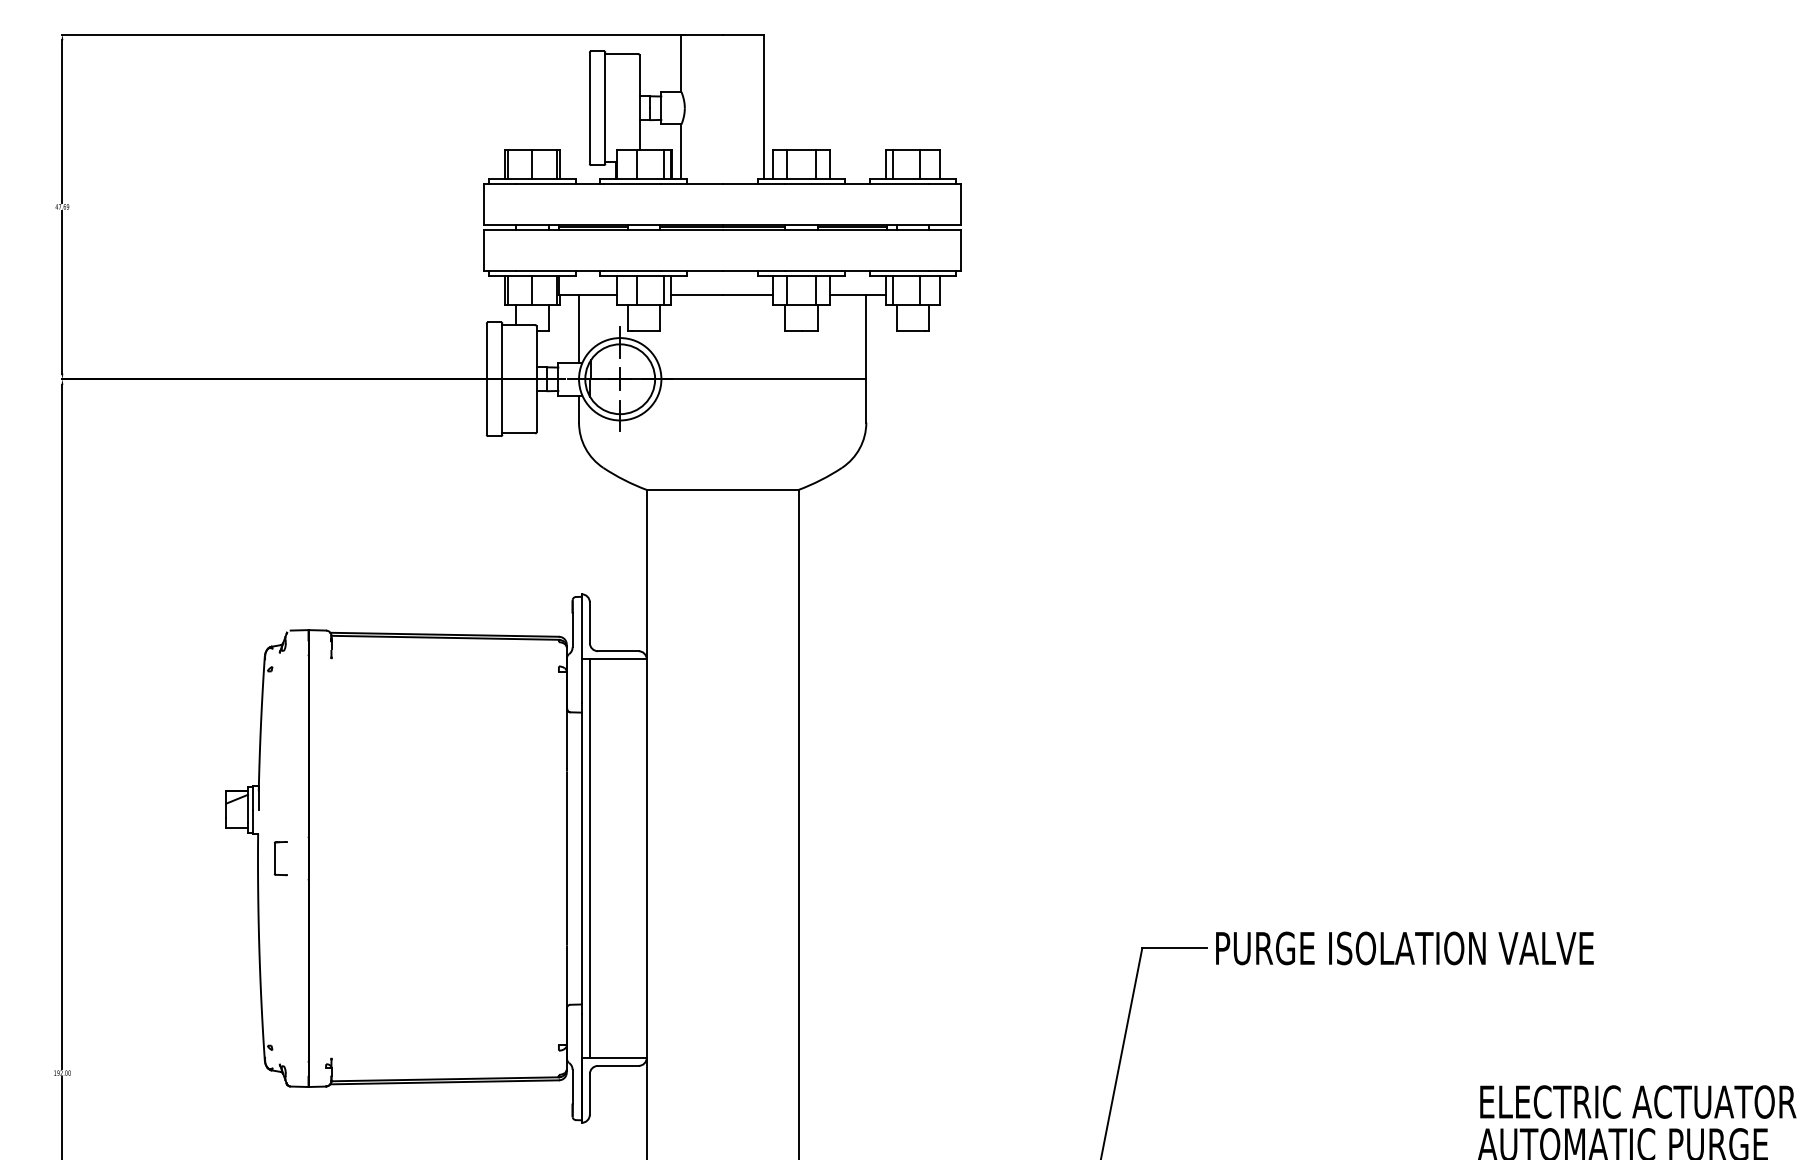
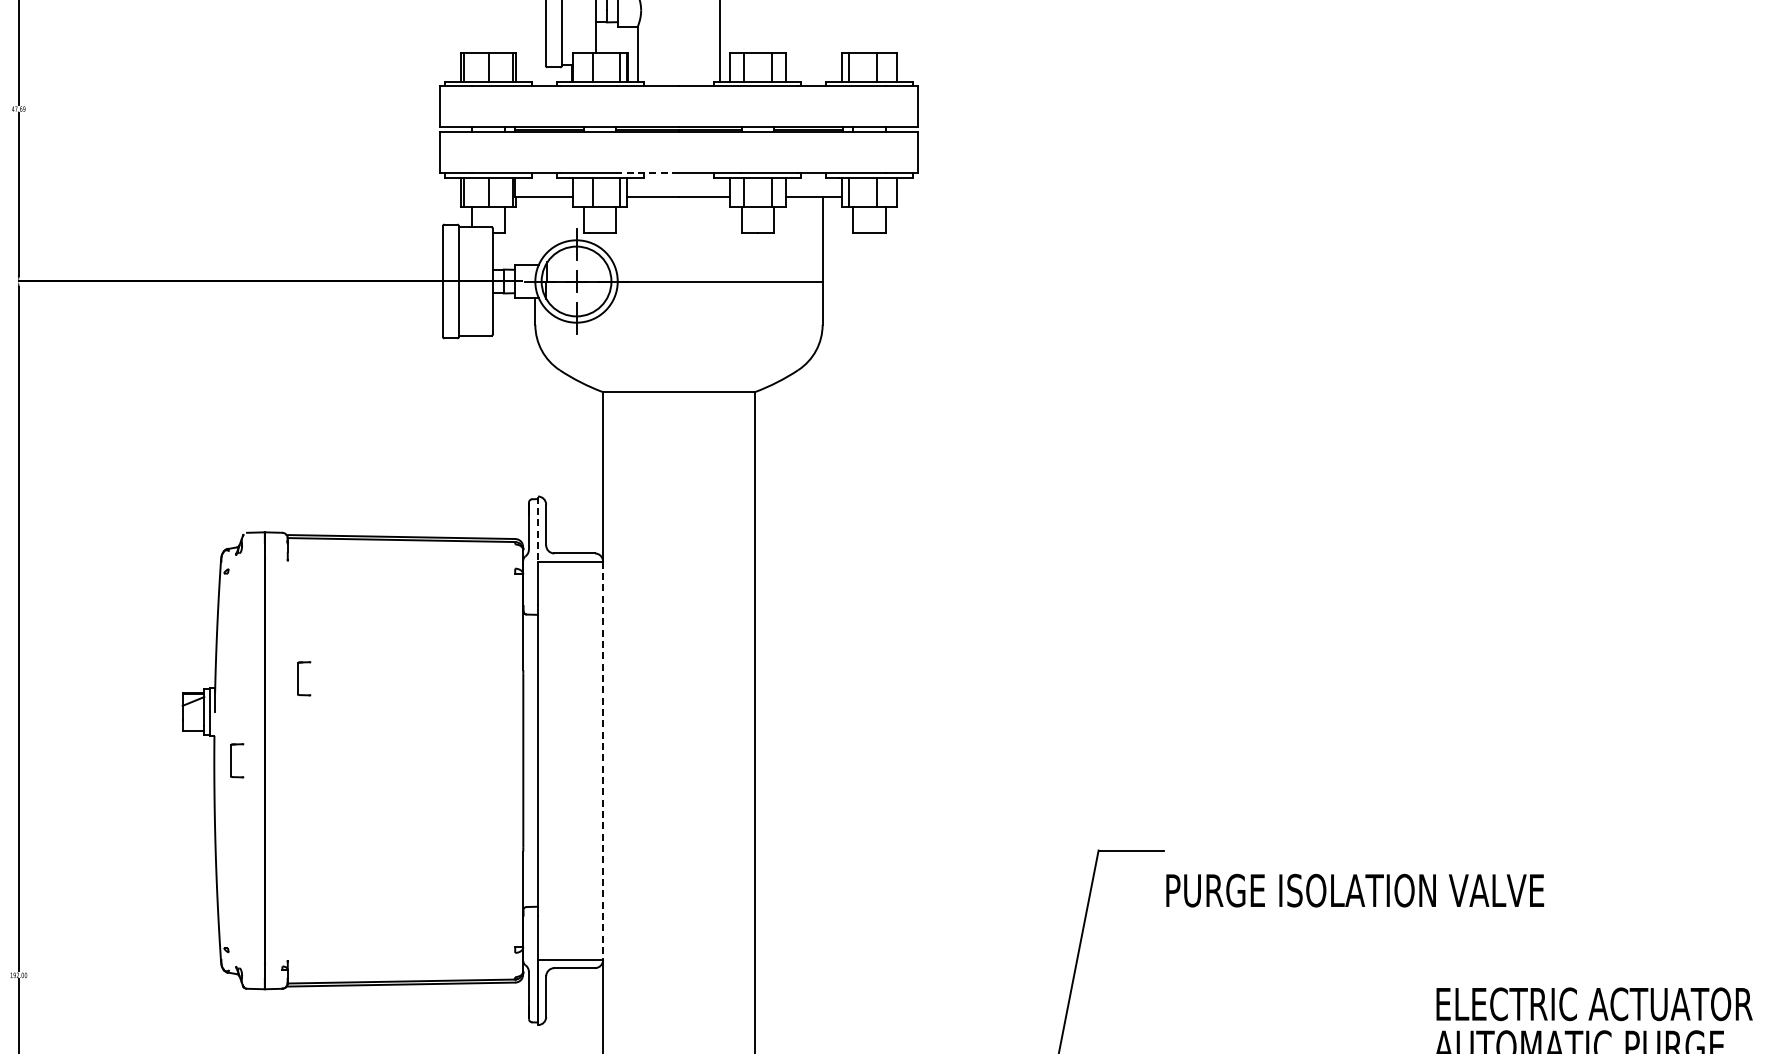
line: (691, 270) -> (647, 172), solid -> dashed
line: (579, 329) -> (535, 231), removed
line: (581, 626) -> (537, 528), solid -> dashed
part: (347, 776) -> (303, 678), added
line: (589, 858) -> (545, 760), removed
line: (646, 859) -> (602, 761), solid -> dashed
text: (1404, 948) -> (1354, 890), moved

